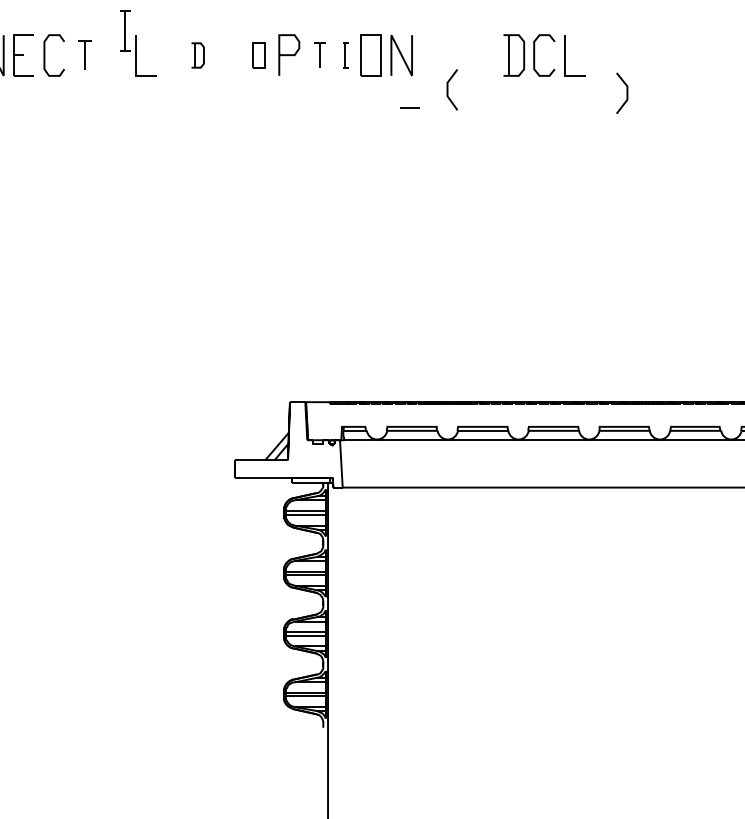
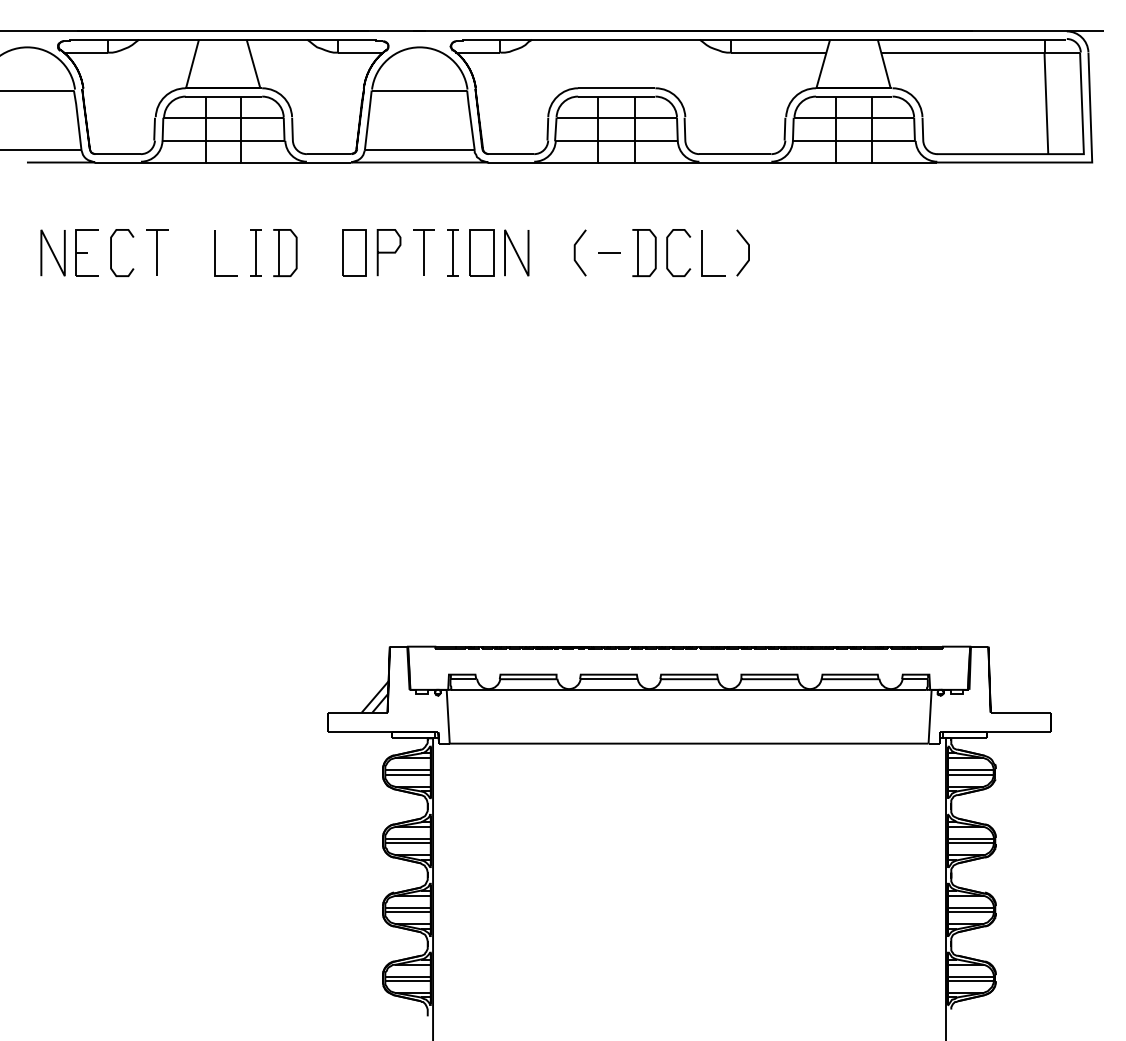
part: (124, 30) -> (255, 252), moved
part: (85, 55) -> (157, 252), size x1.43
part: (198, 55) -> (285, 252), size x1.67
part: (258, 55) -> (354, 252), size x1.67
part: (319, 55) -> (423, 252), size x1.67
part: (345, 55) -> (452, 252), size x1.67
line: (448, 89) -> (575, 252), moved
line: (626, 92) -> (748, 252), moved
line: (409, 107) -> (609, 252), moved

